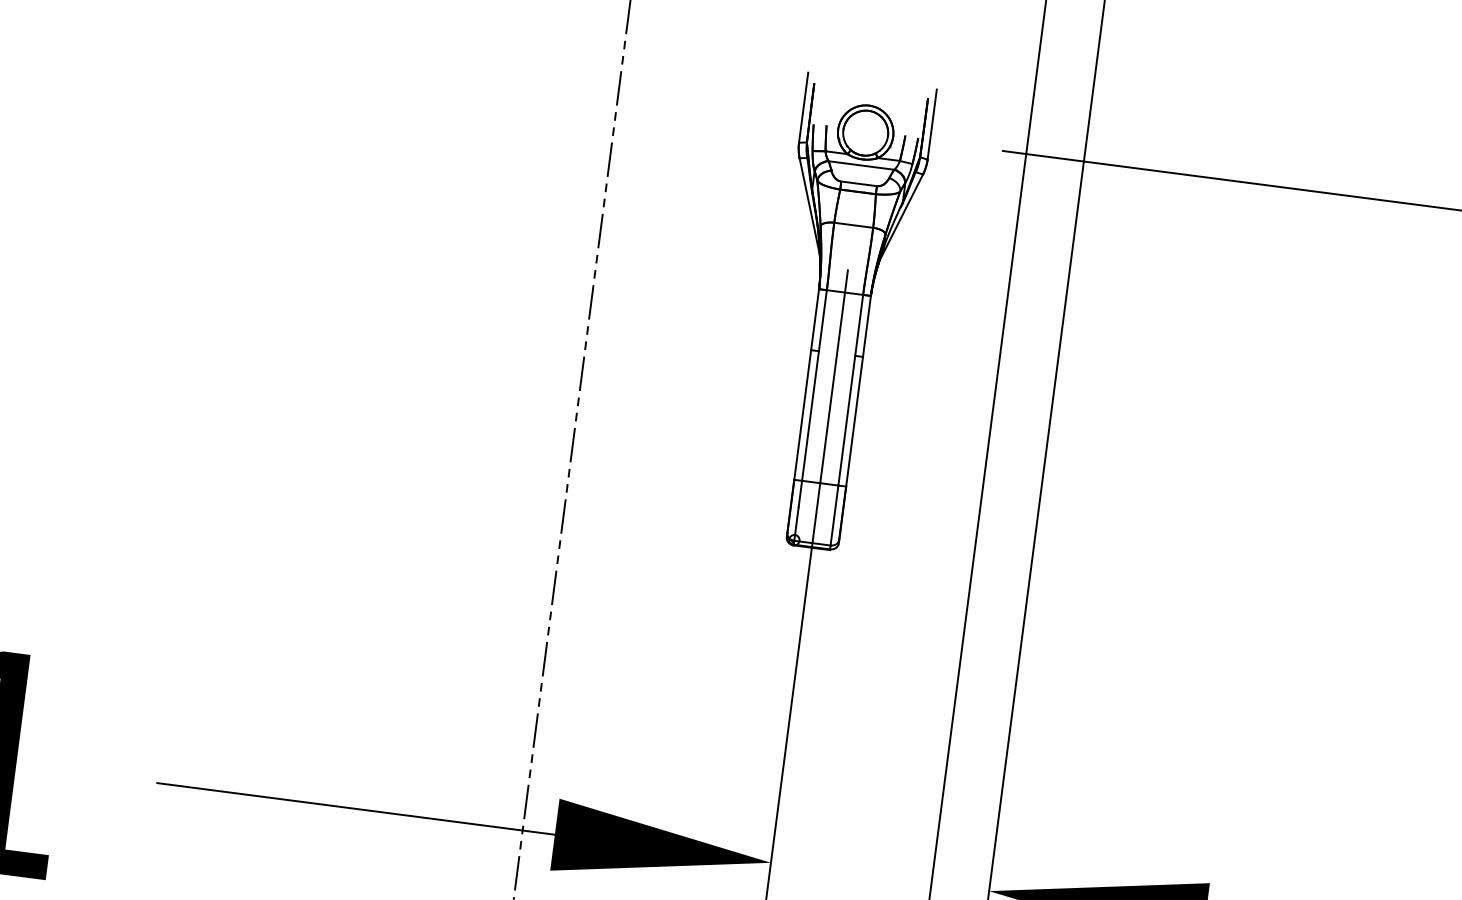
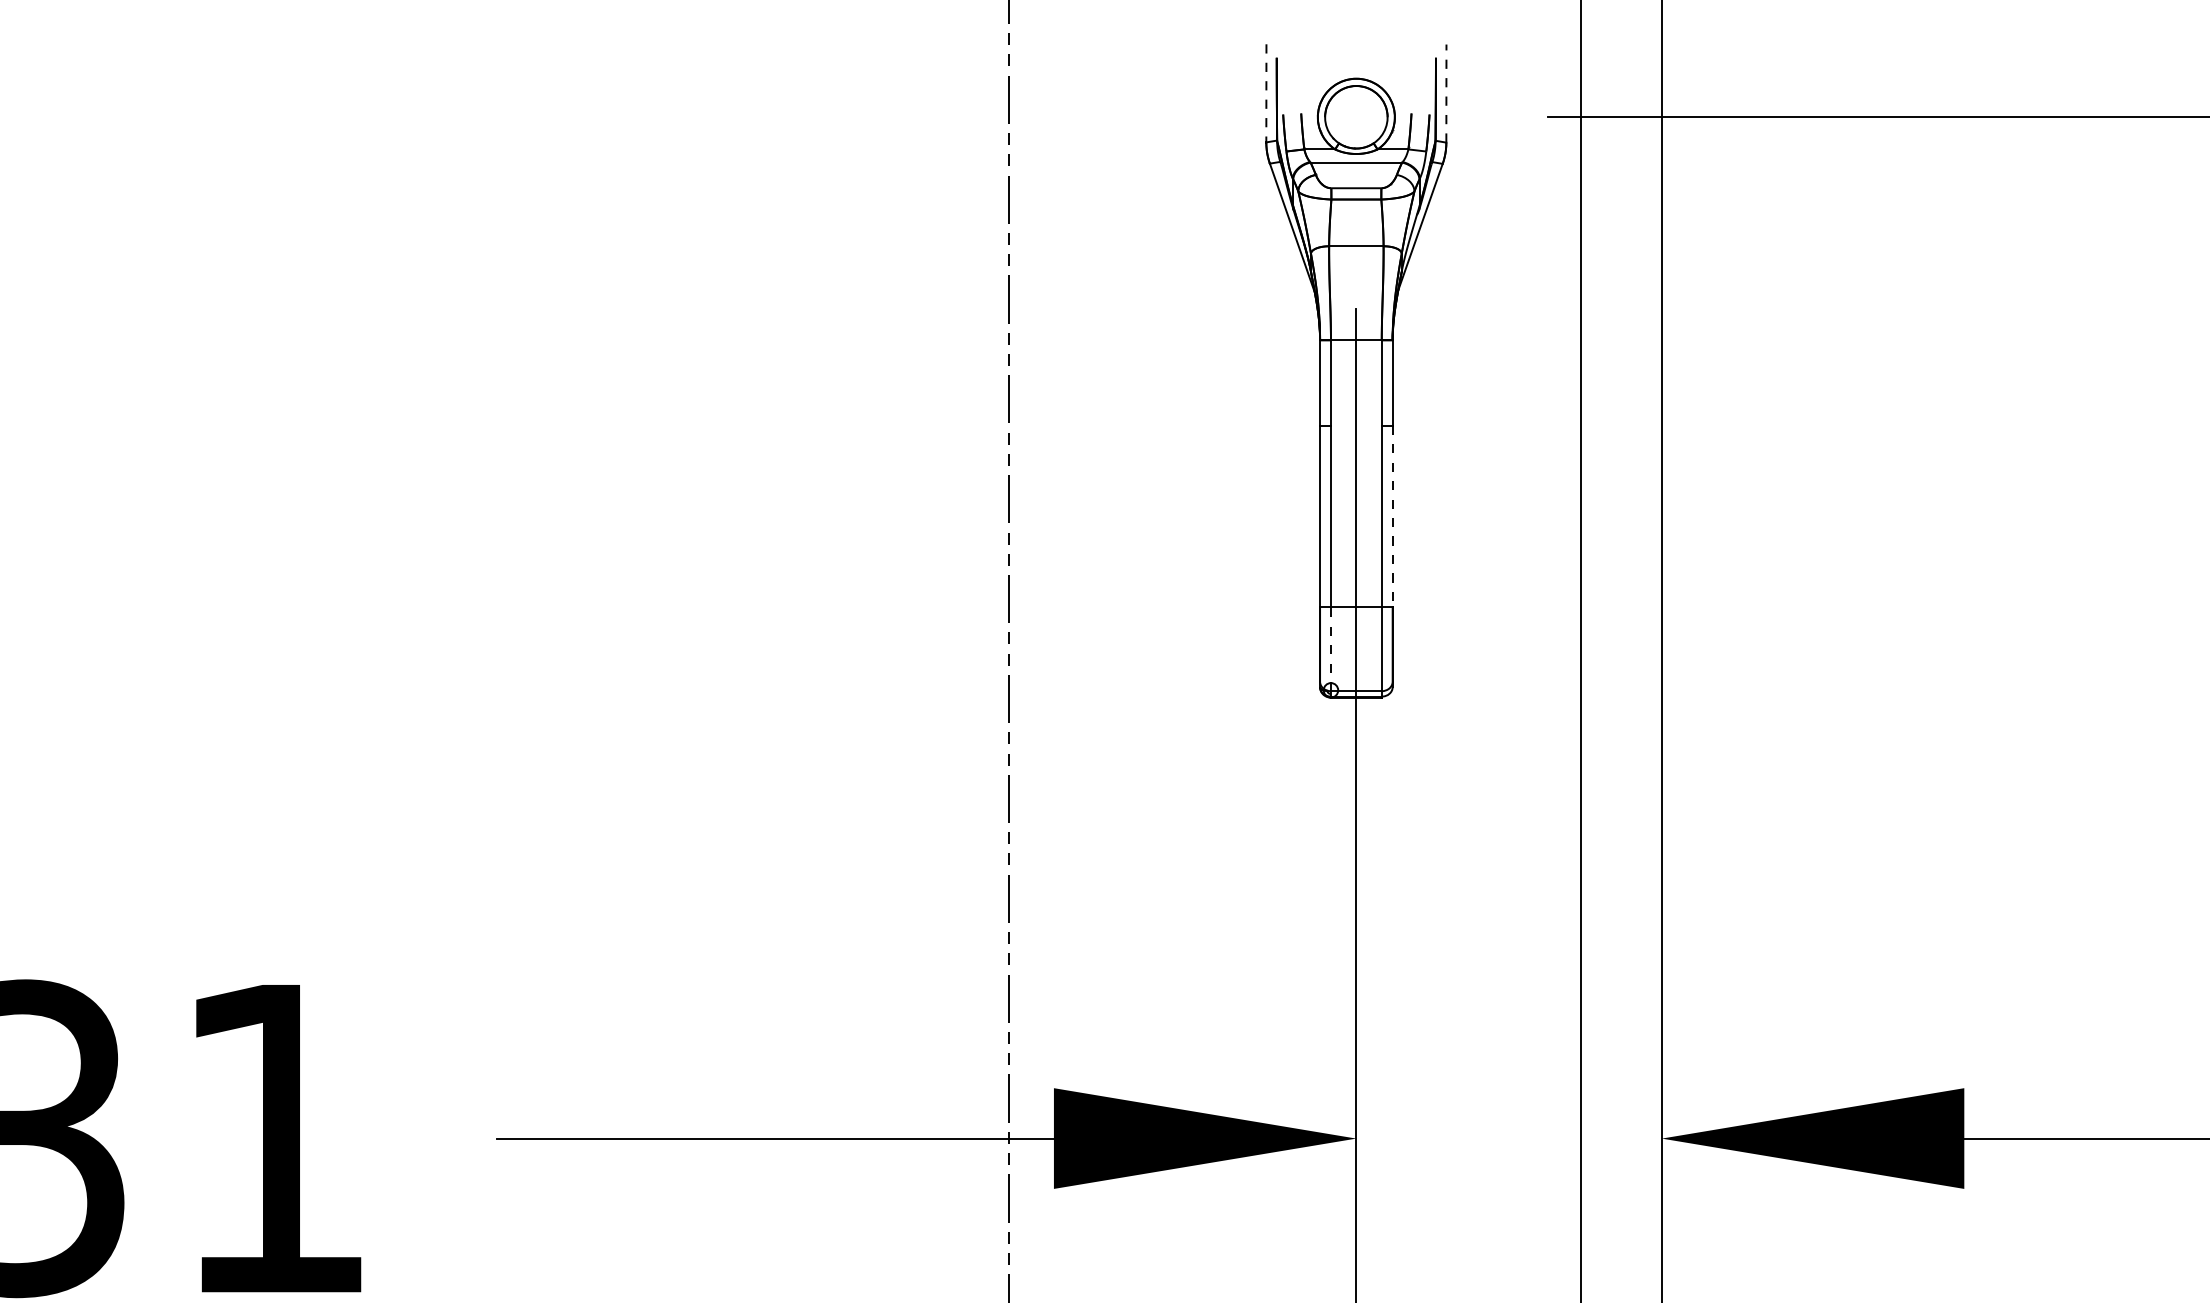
line: (803, 107) -> (1266, 93), solid -> dashed
line: (932, 124) -> (1446, 93), solid -> dashed
line: (854, 421) -> (1392, 516), solid -> dashed
line: (797, 510) -> (1330, 649), solid -> dashed

